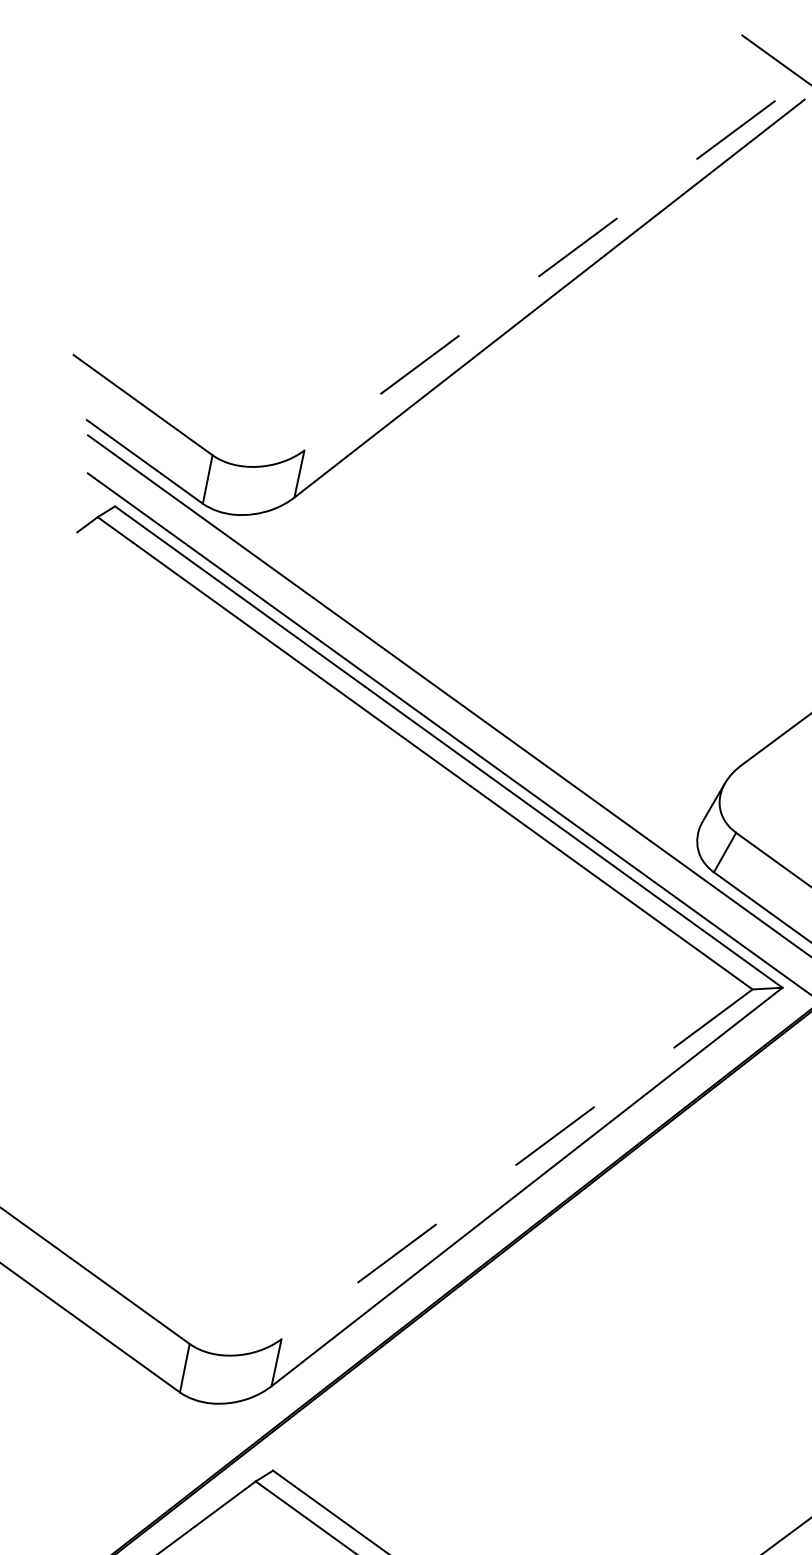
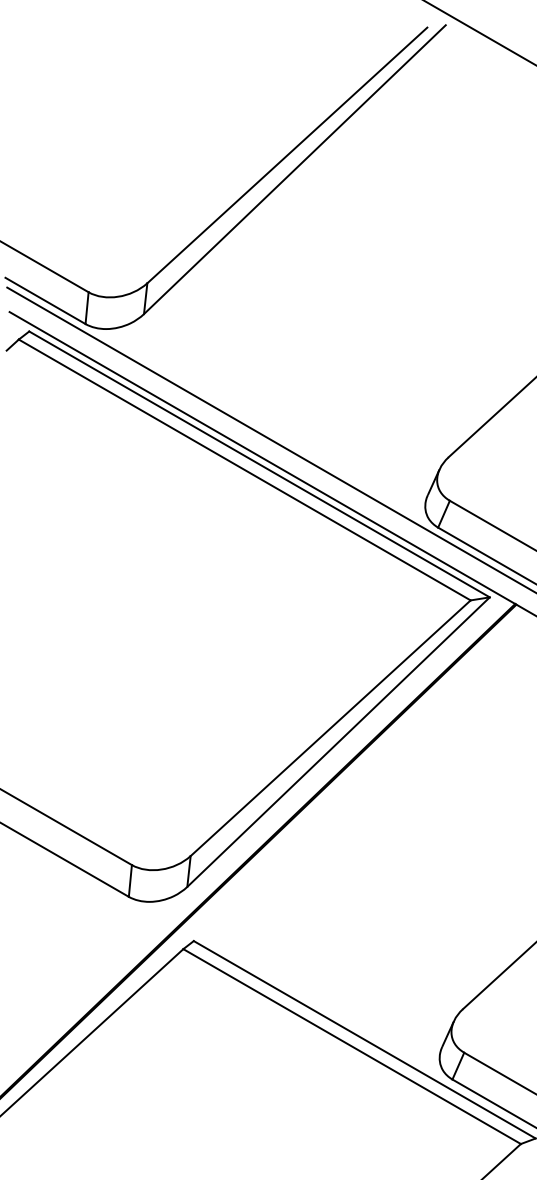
line: (540, 275) -> (287, 155), dashed -> solid
line: (516, 1164) -> (330, 728), dashed -> solid

